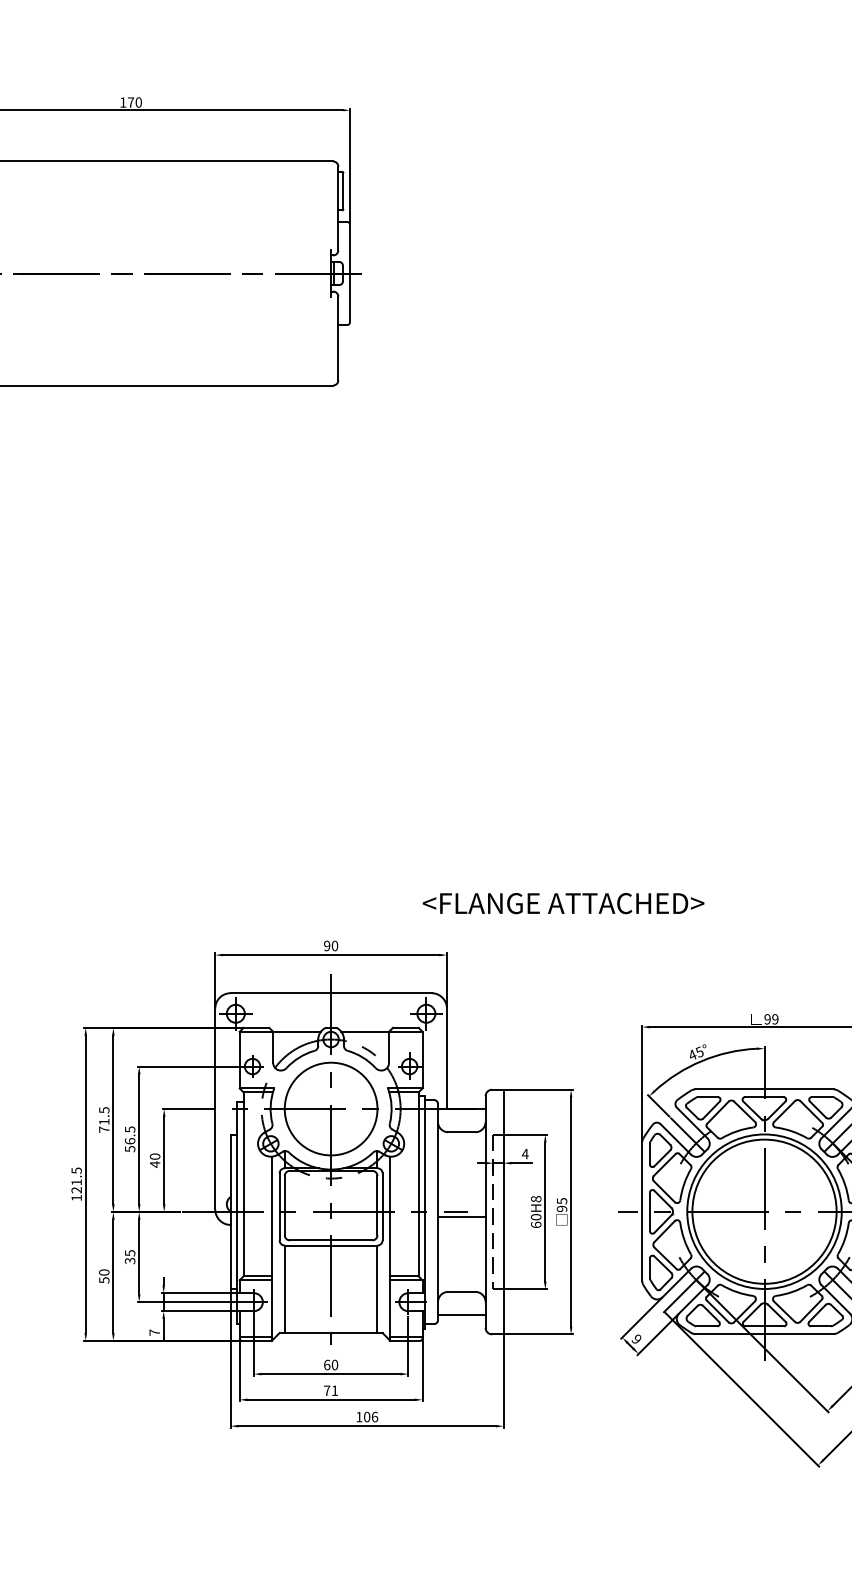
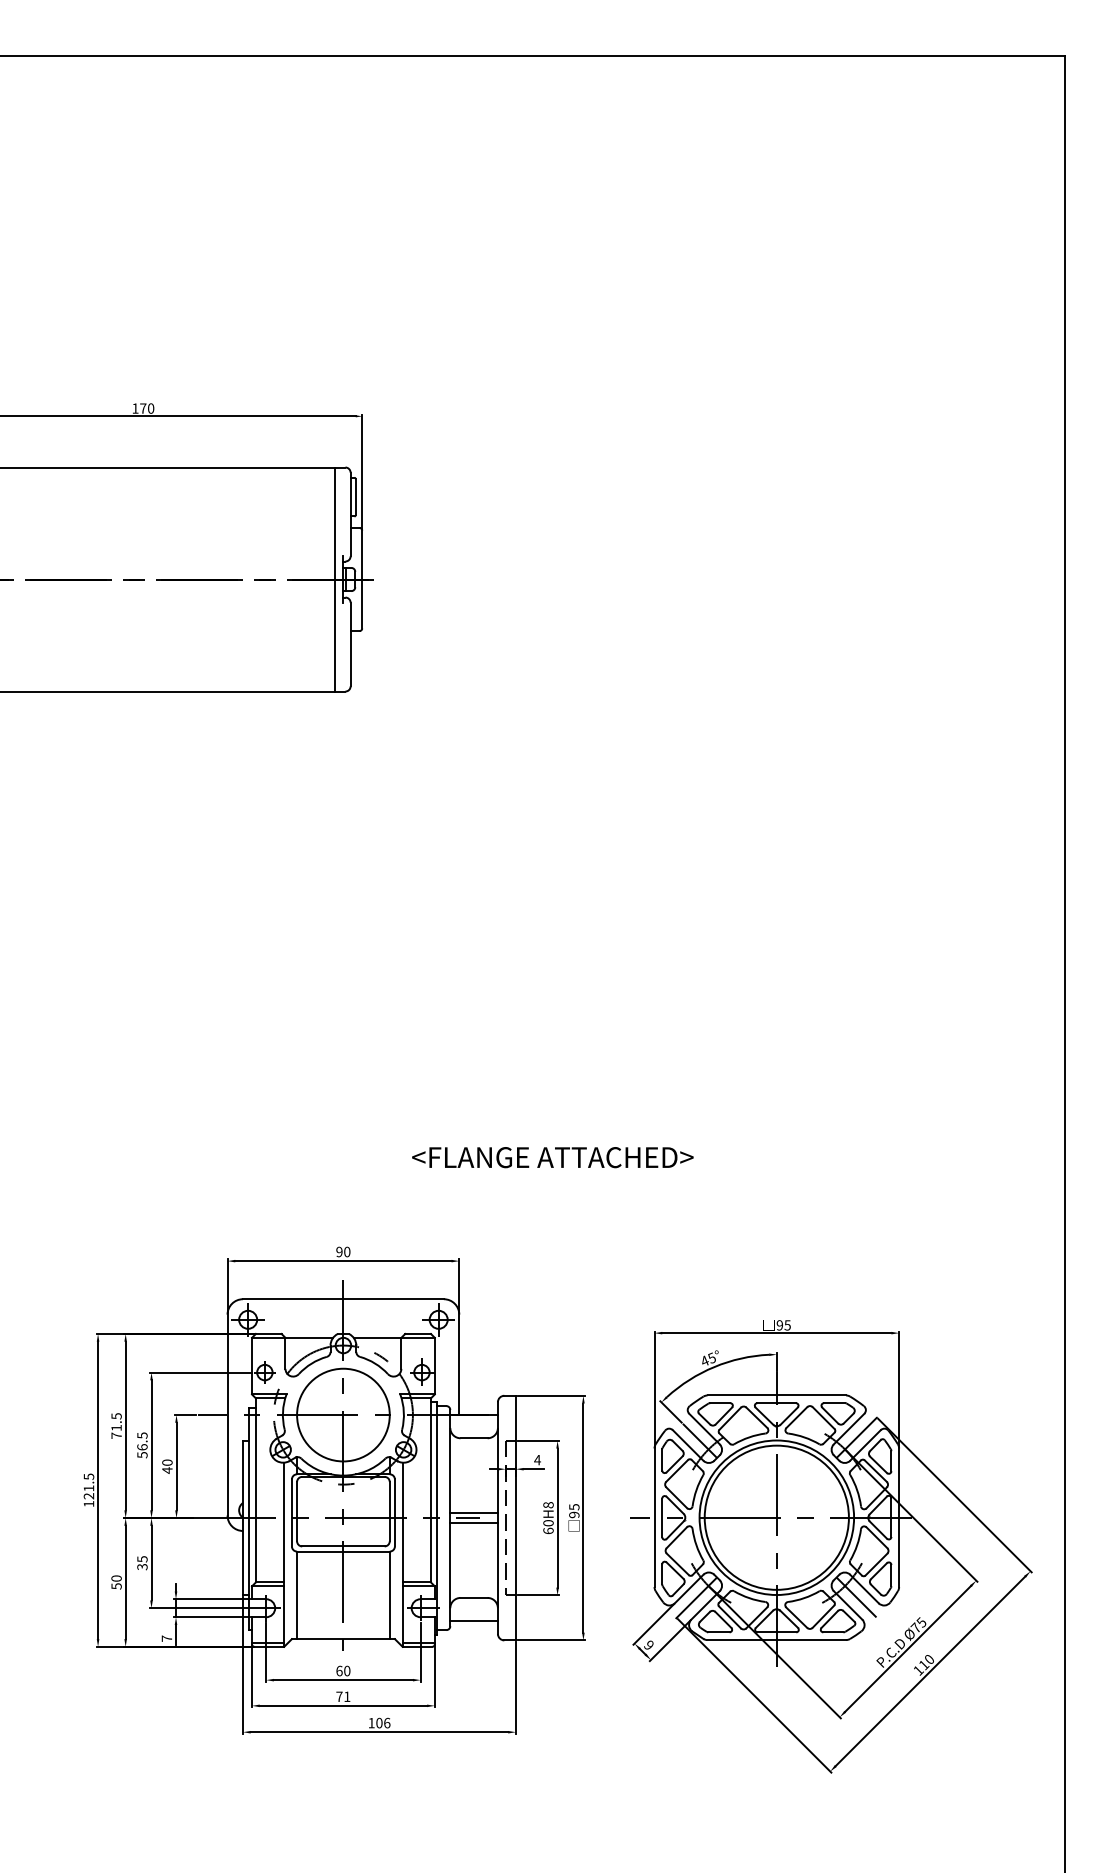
line: (323, 273) -> (335, 579), added
text: (563, 903) -> (552, 1157), moved
text: (775, 1019) -> (787, 1325), 99 -> 95
line: (461, 1206) -> (473, 1512), added

